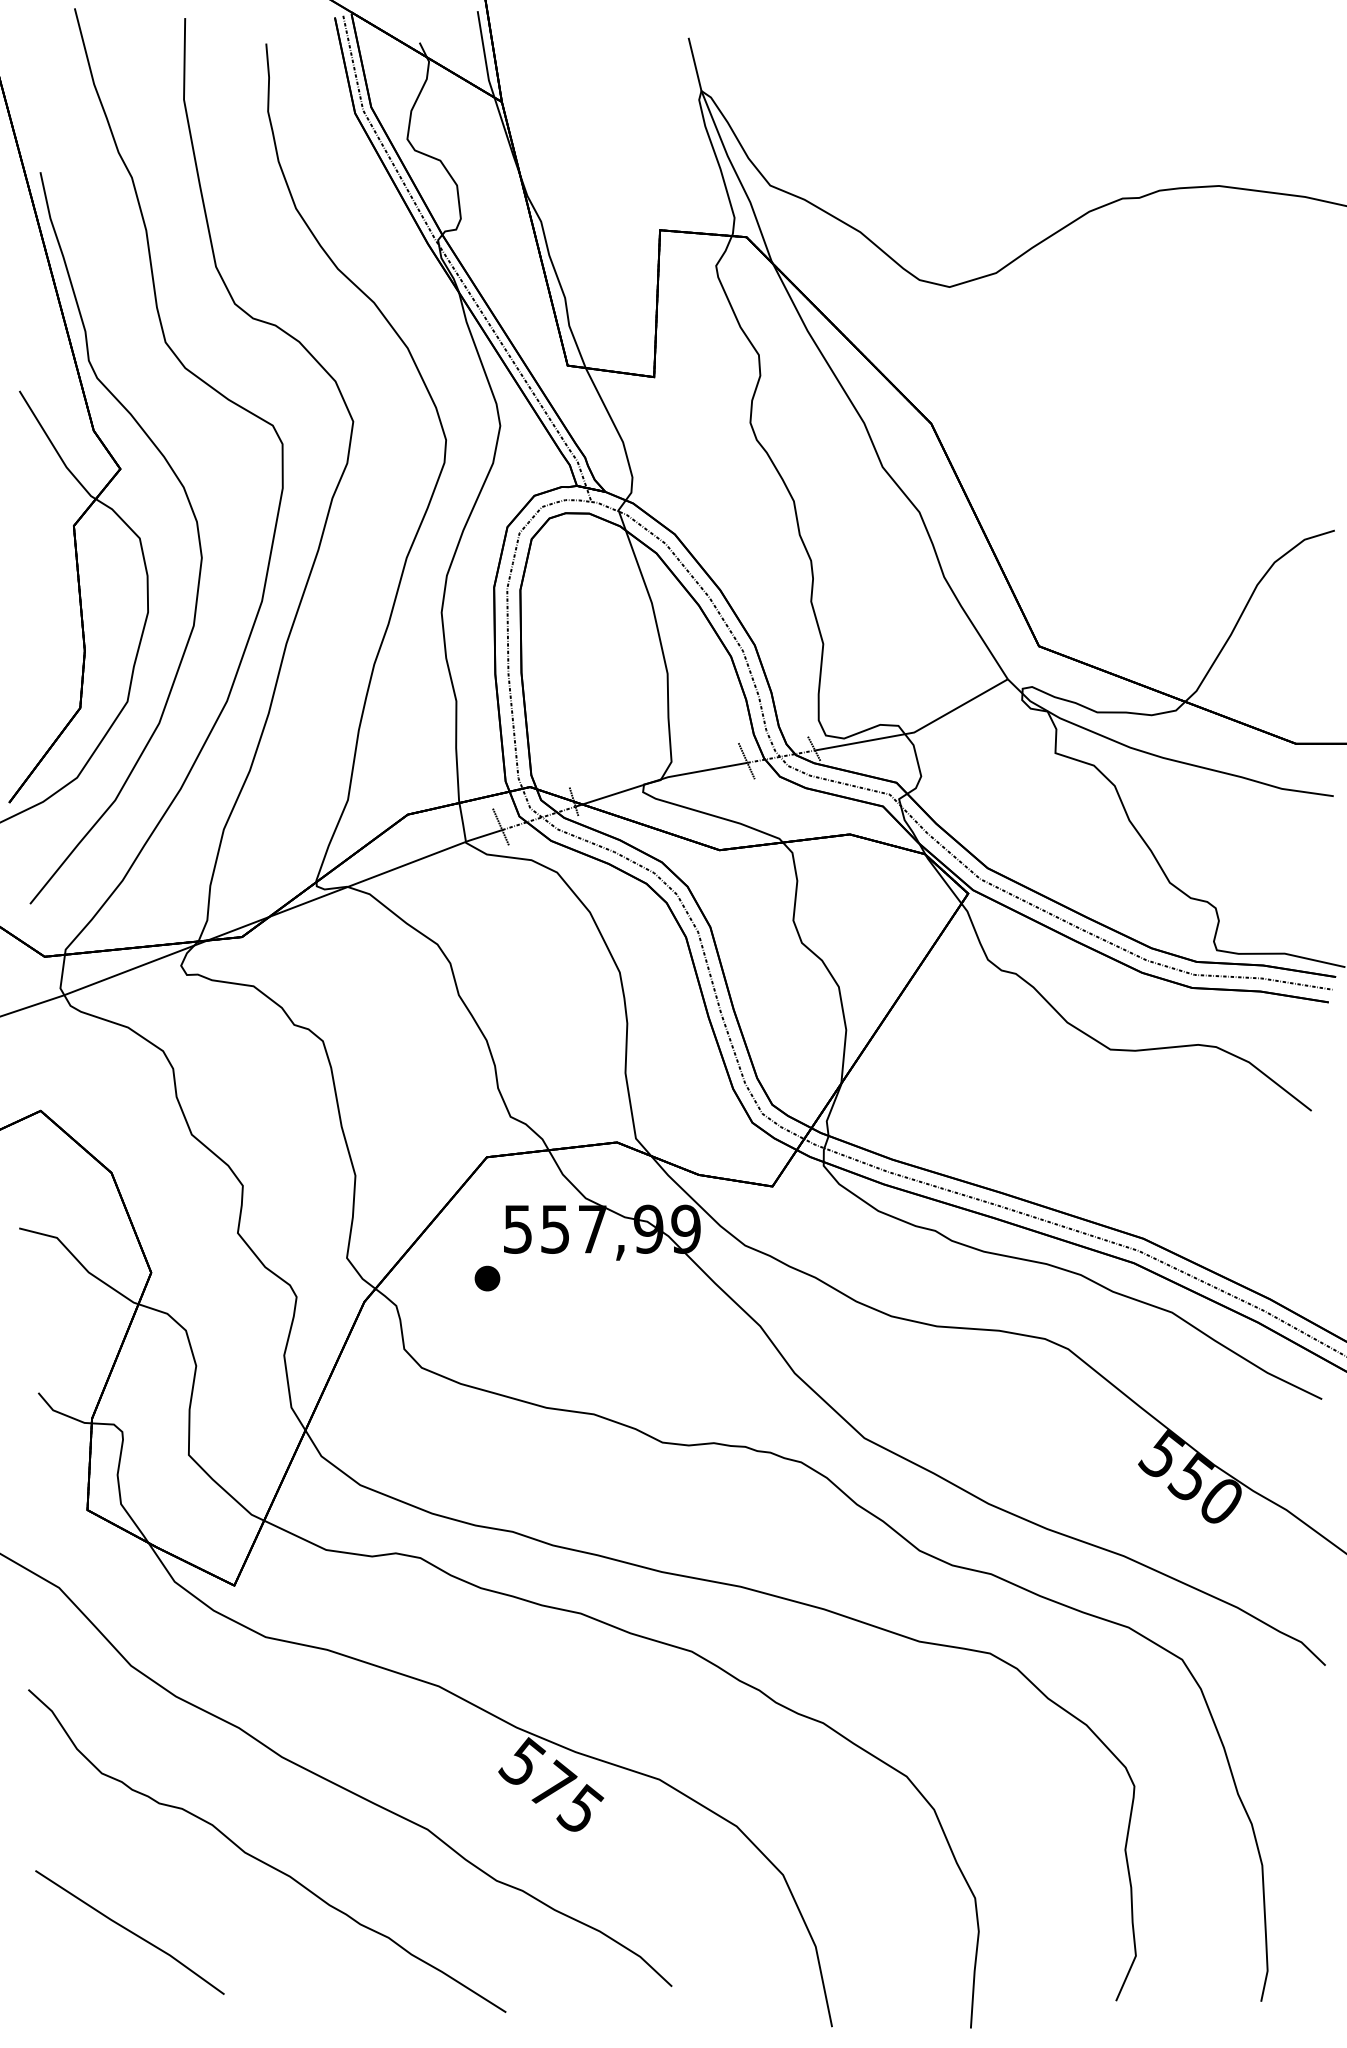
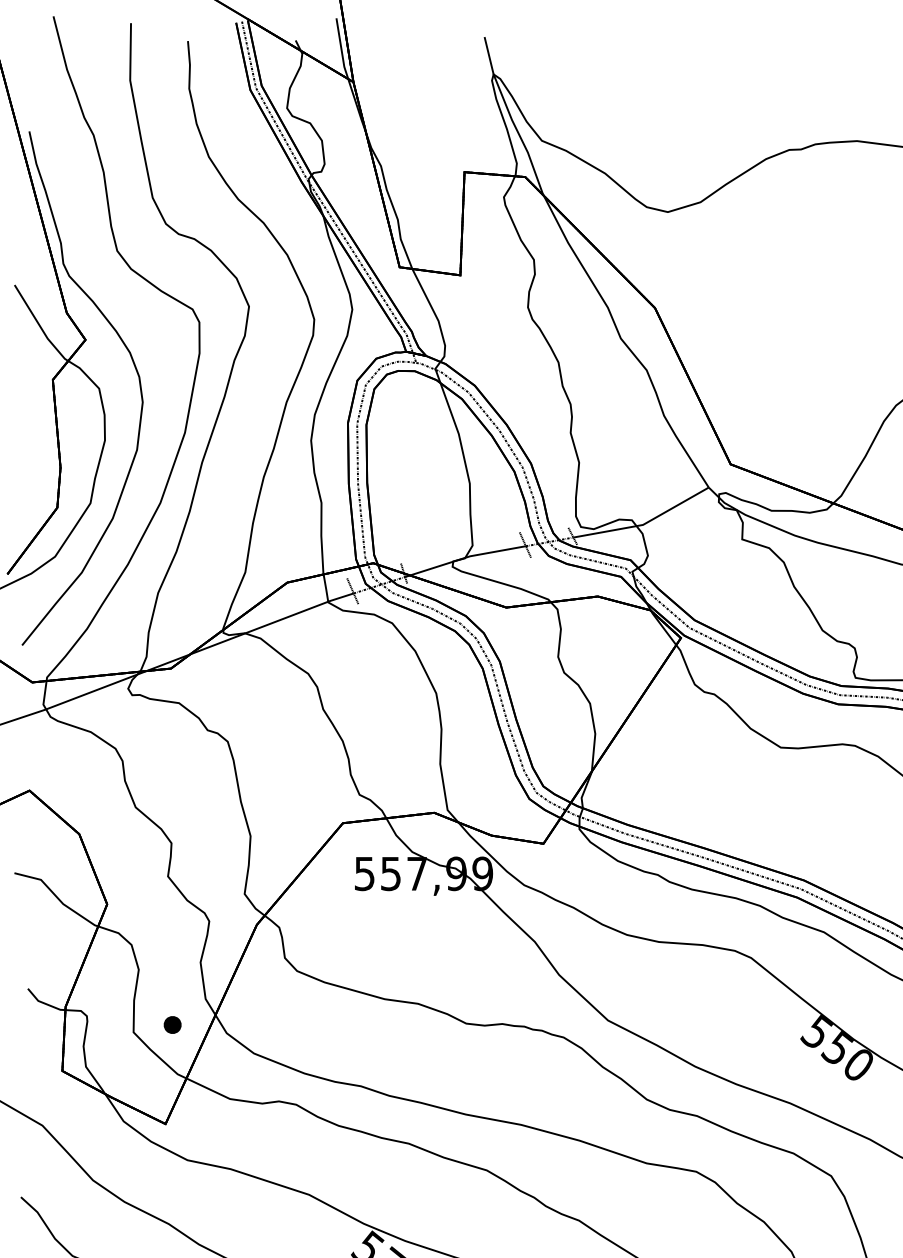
part: (487, 1278) -> (172, 1024), moved

